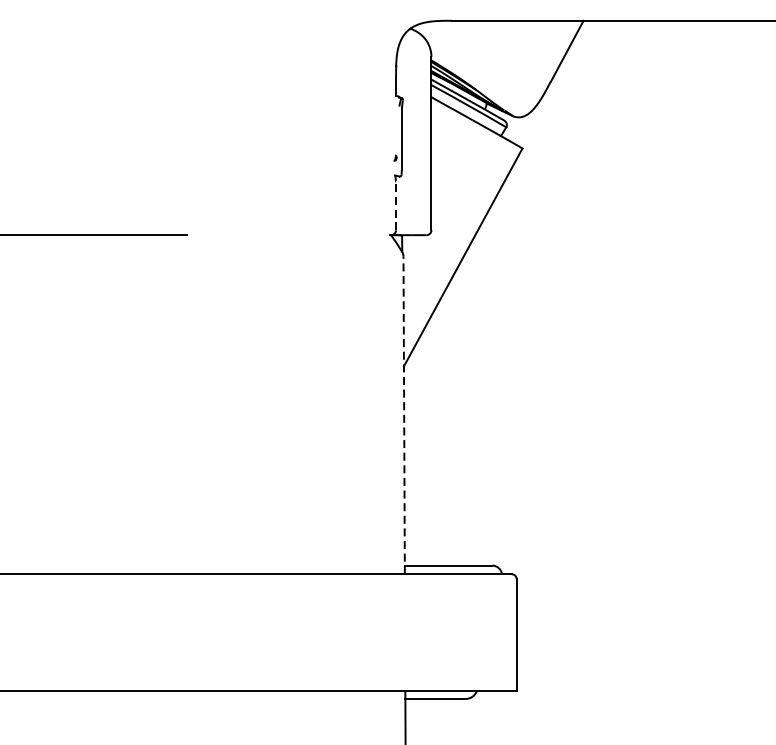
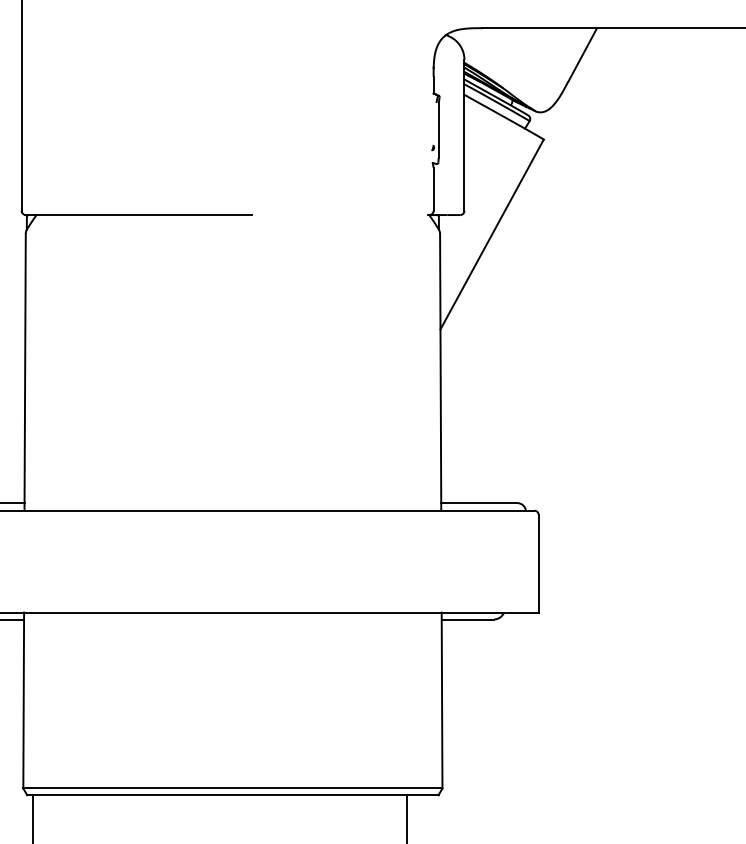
line: (395, 204) -> (433, 188), dashed -> solid
line: (403, 414) -> (440, 371), dashed -> solid

